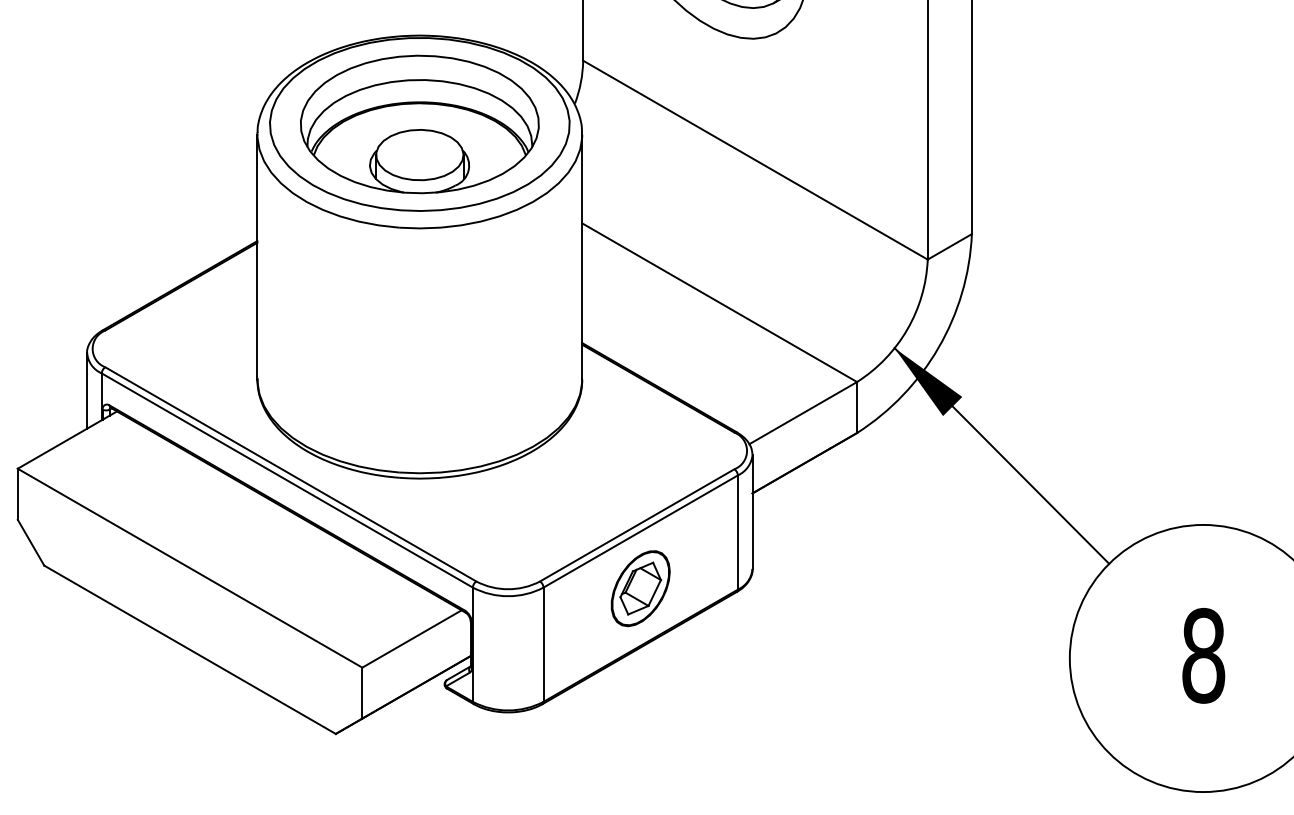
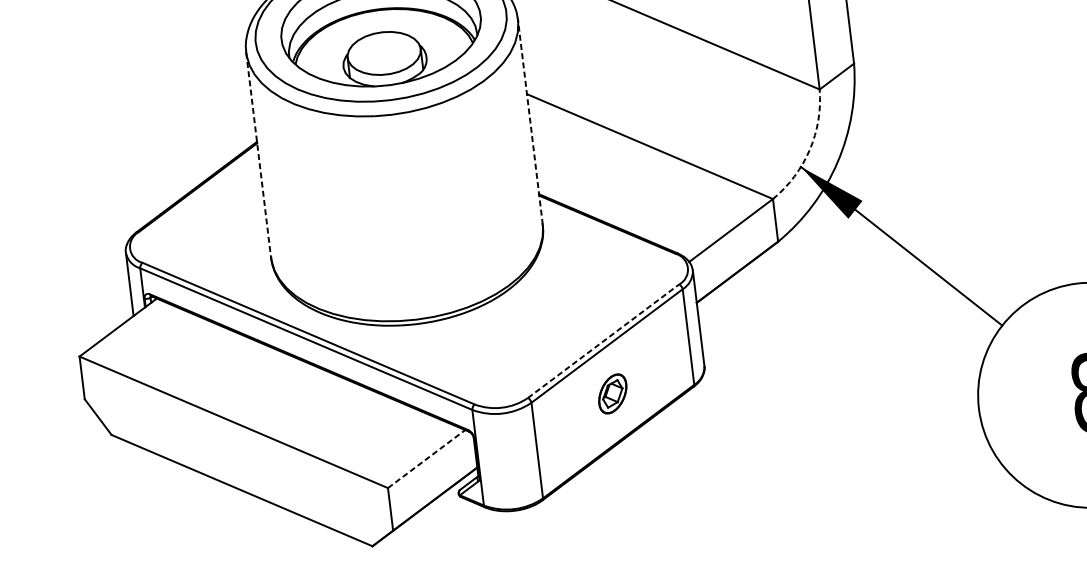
line: (582, 256) -> (530, 121), solid -> dashed
line: (257, 257) -> (258, 155), solid -> dashed
arc: (907, 329) -> (809, 150), solid -> dashed
line: (637, 525) -> (603, 341), solid -> dashed
part: (640, 588) -> (612, 393), size x0.6
line: (412, 638) -> (427, 458), solid -> dashed

